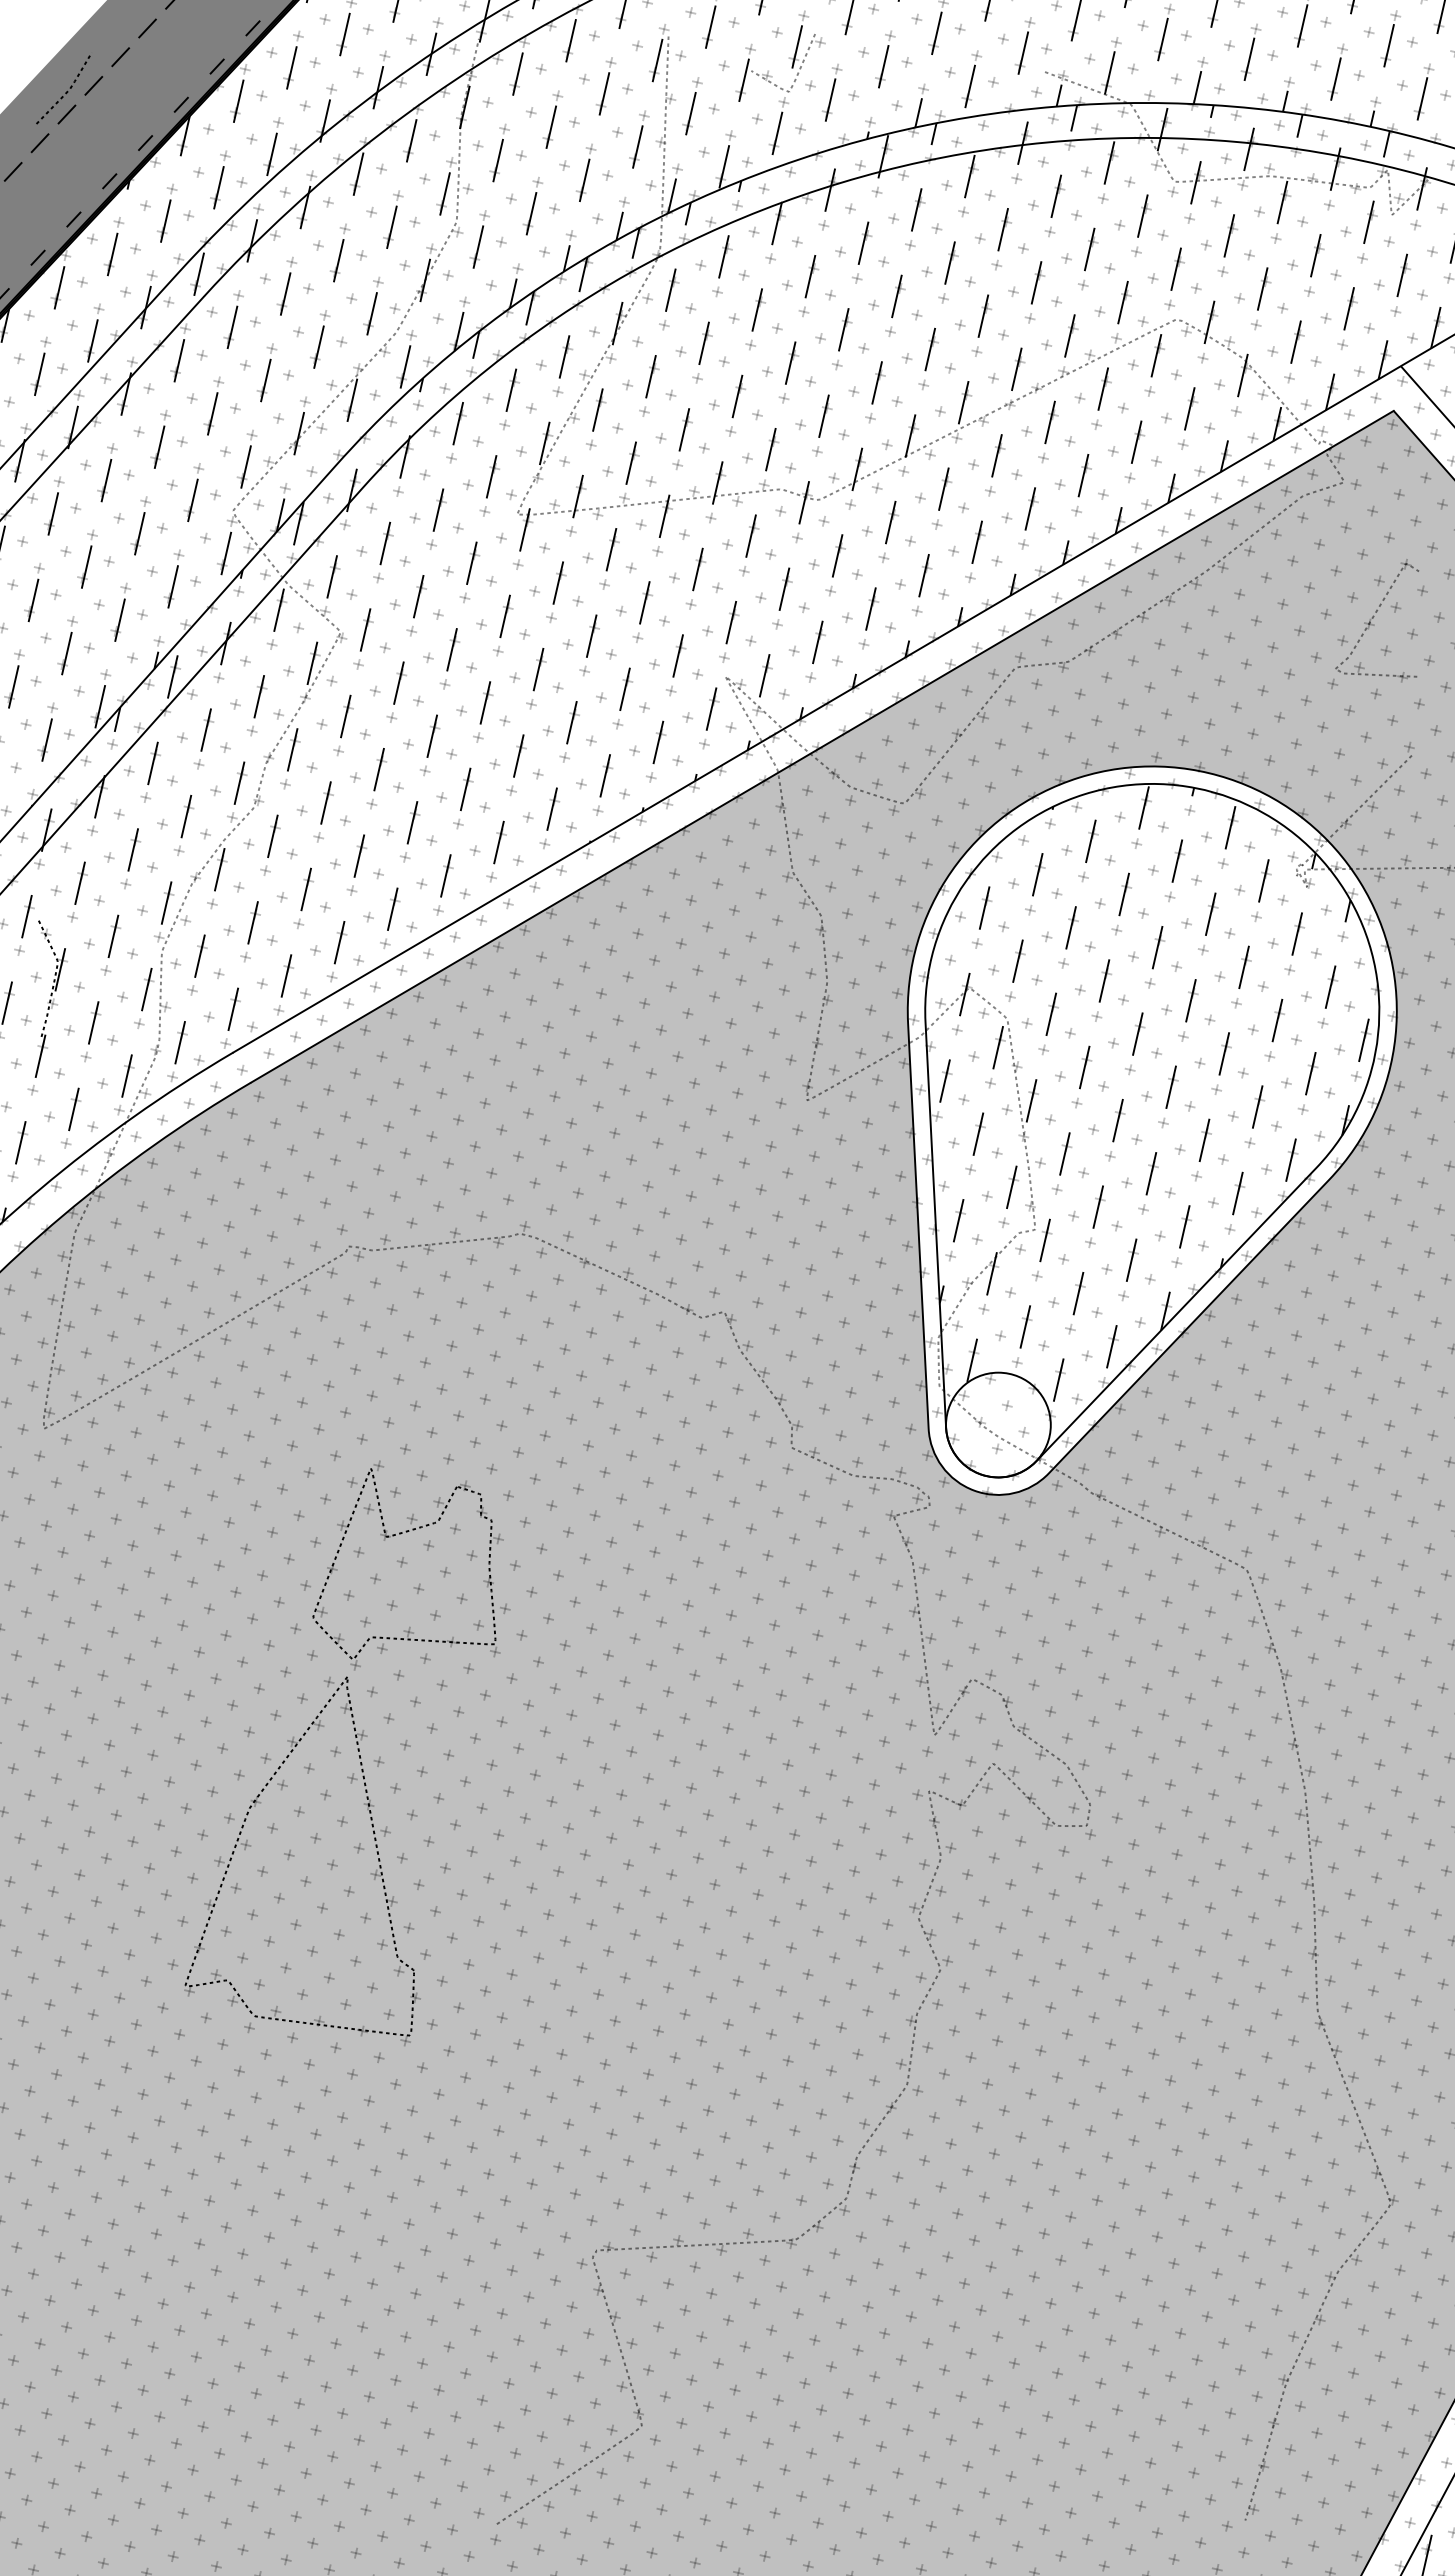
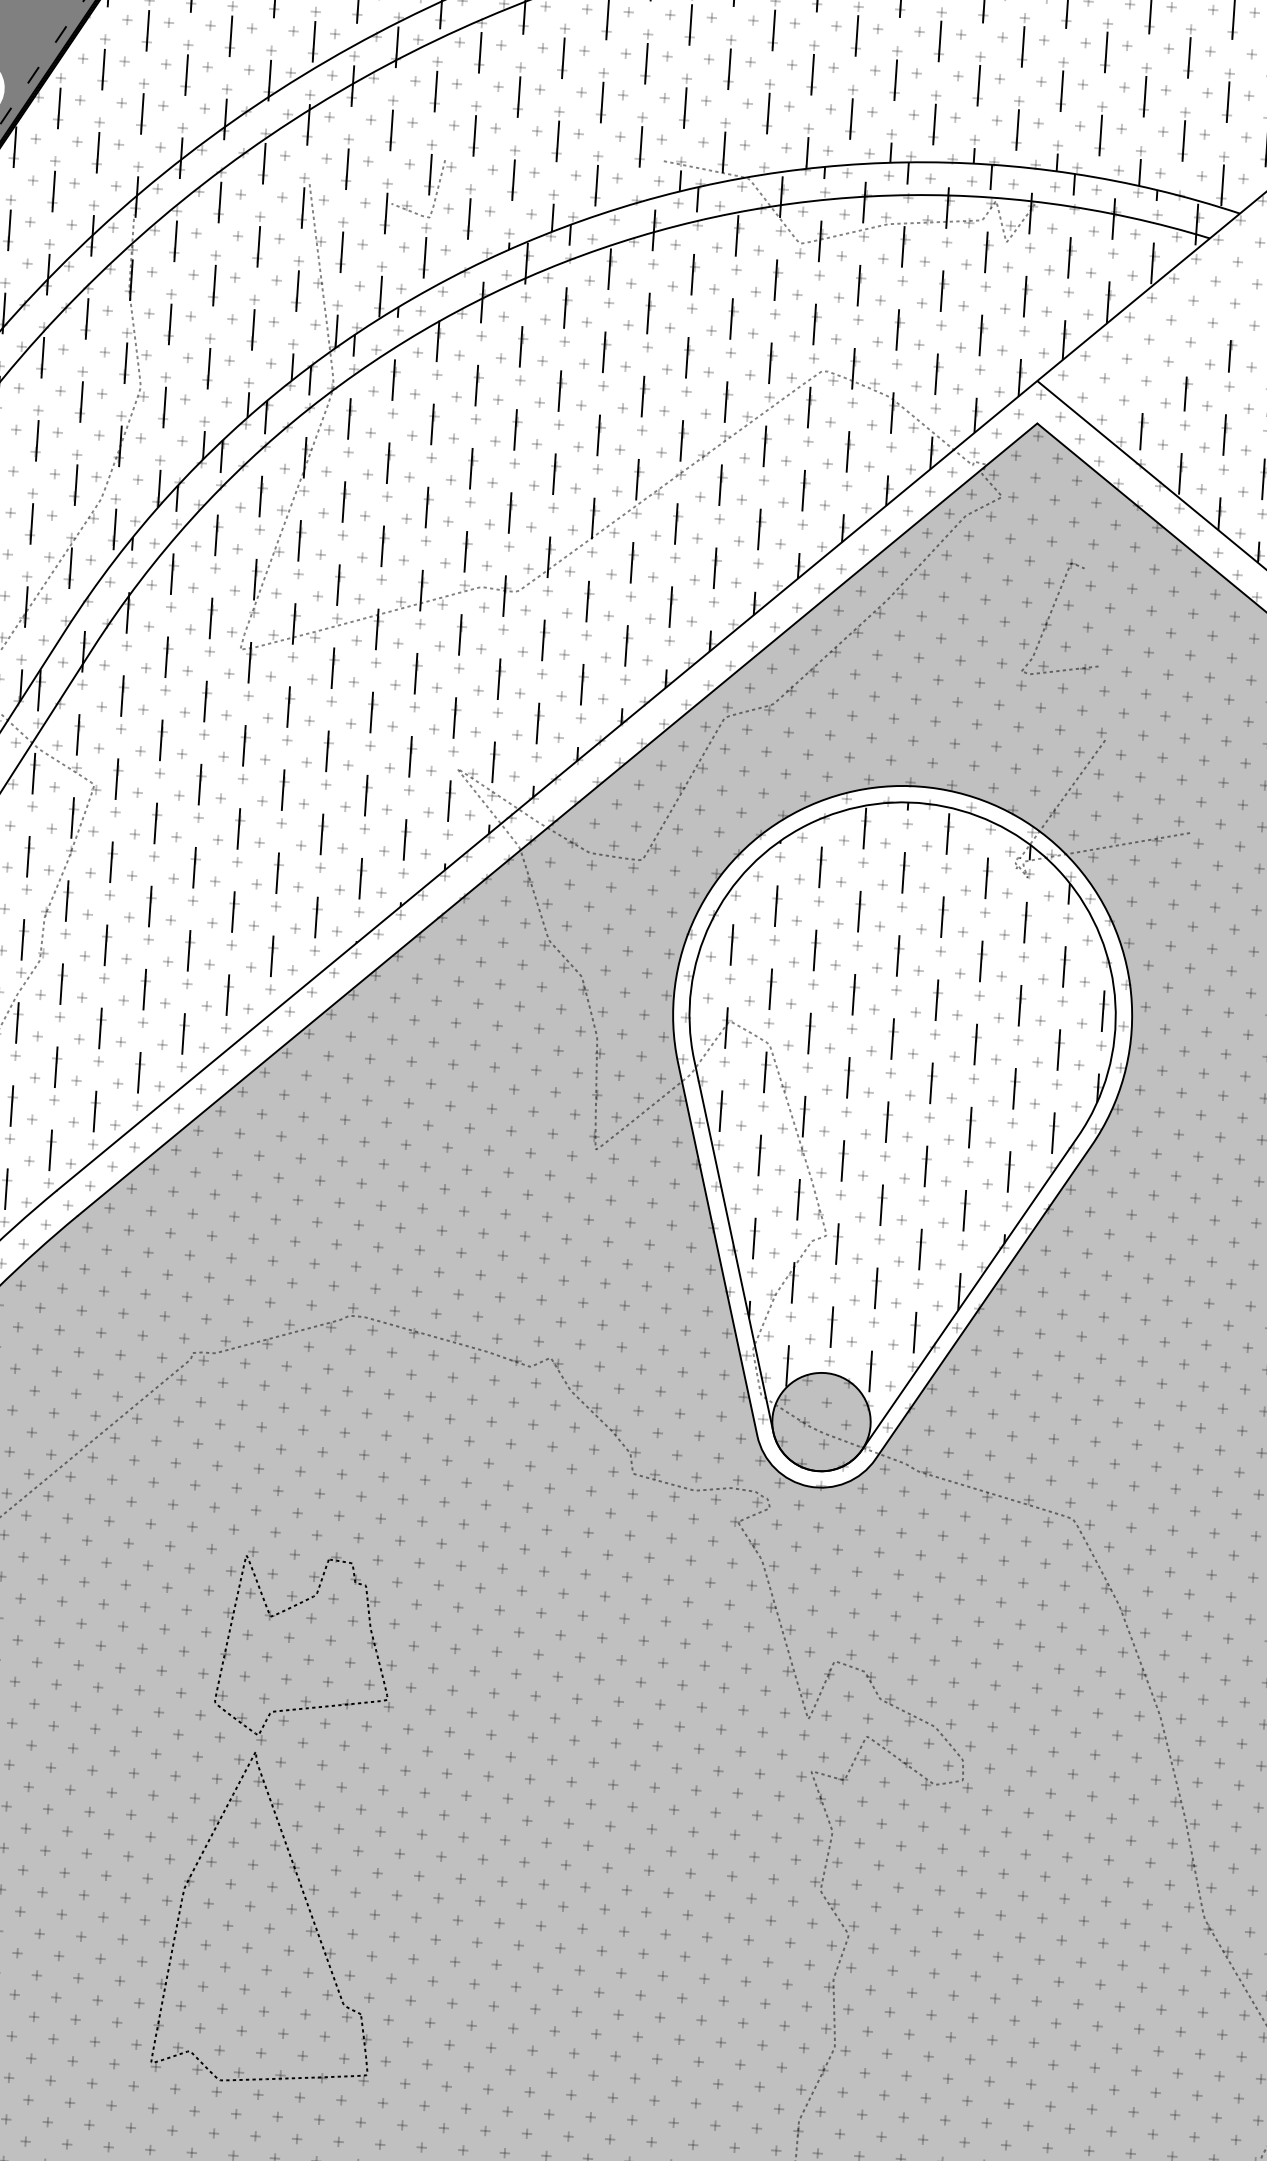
fill: (998, 1424) -> (821, 1421), added

